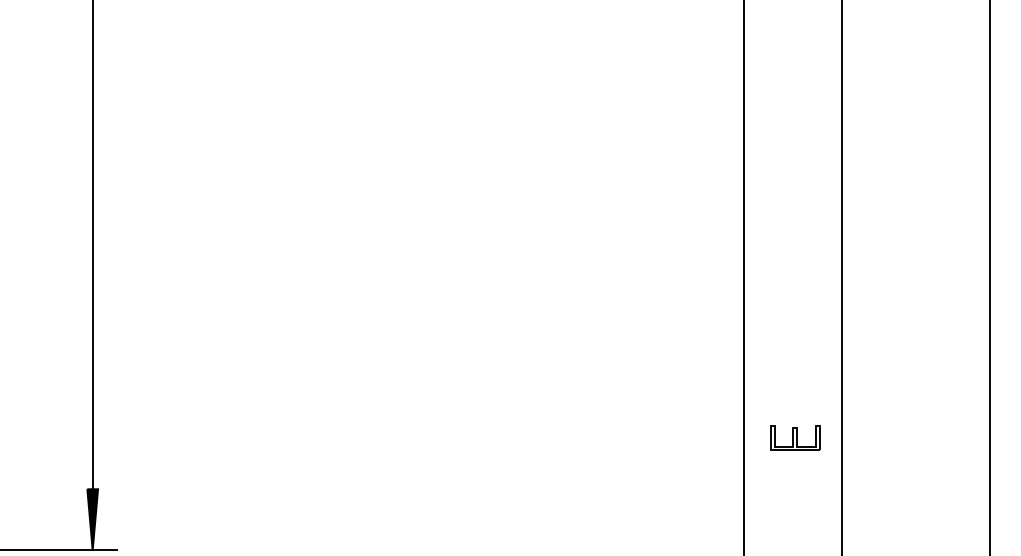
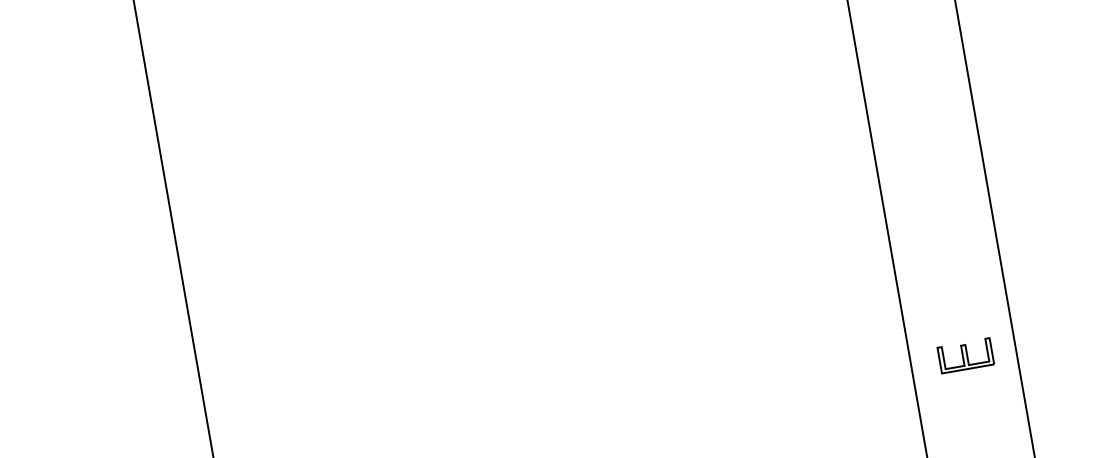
part: (795, 437) -> (965, 355), moved

